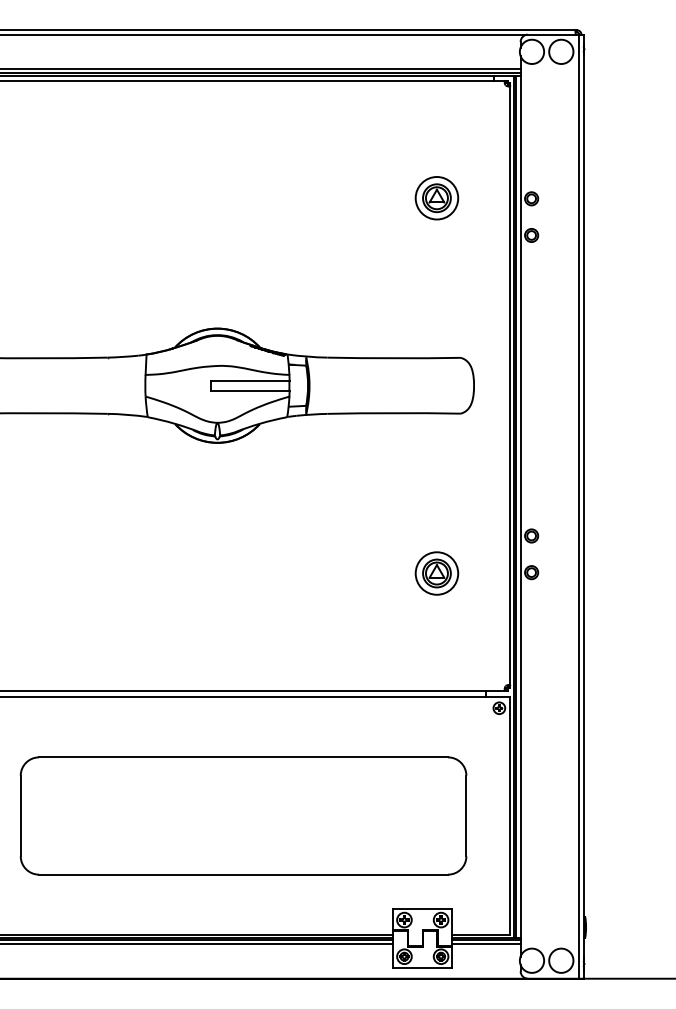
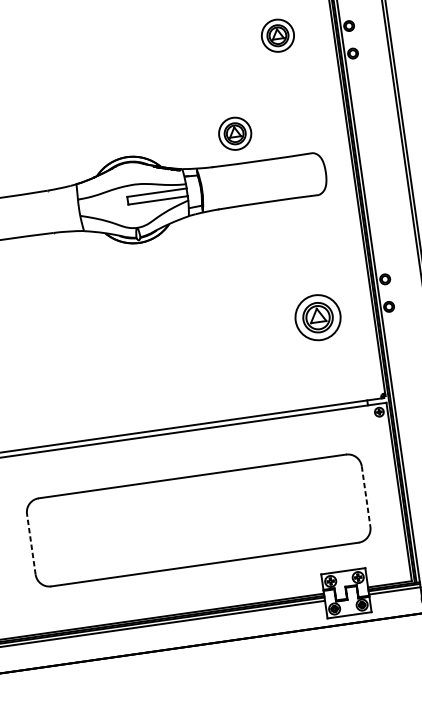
part: (362, 318) -> (234, 134), added
part: (436, 573) -> (317, 317), size x1.4
line: (20, 815) -> (31, 543), solid -> dashed
line: (466, 816) -> (366, 497), solid -> dashed

